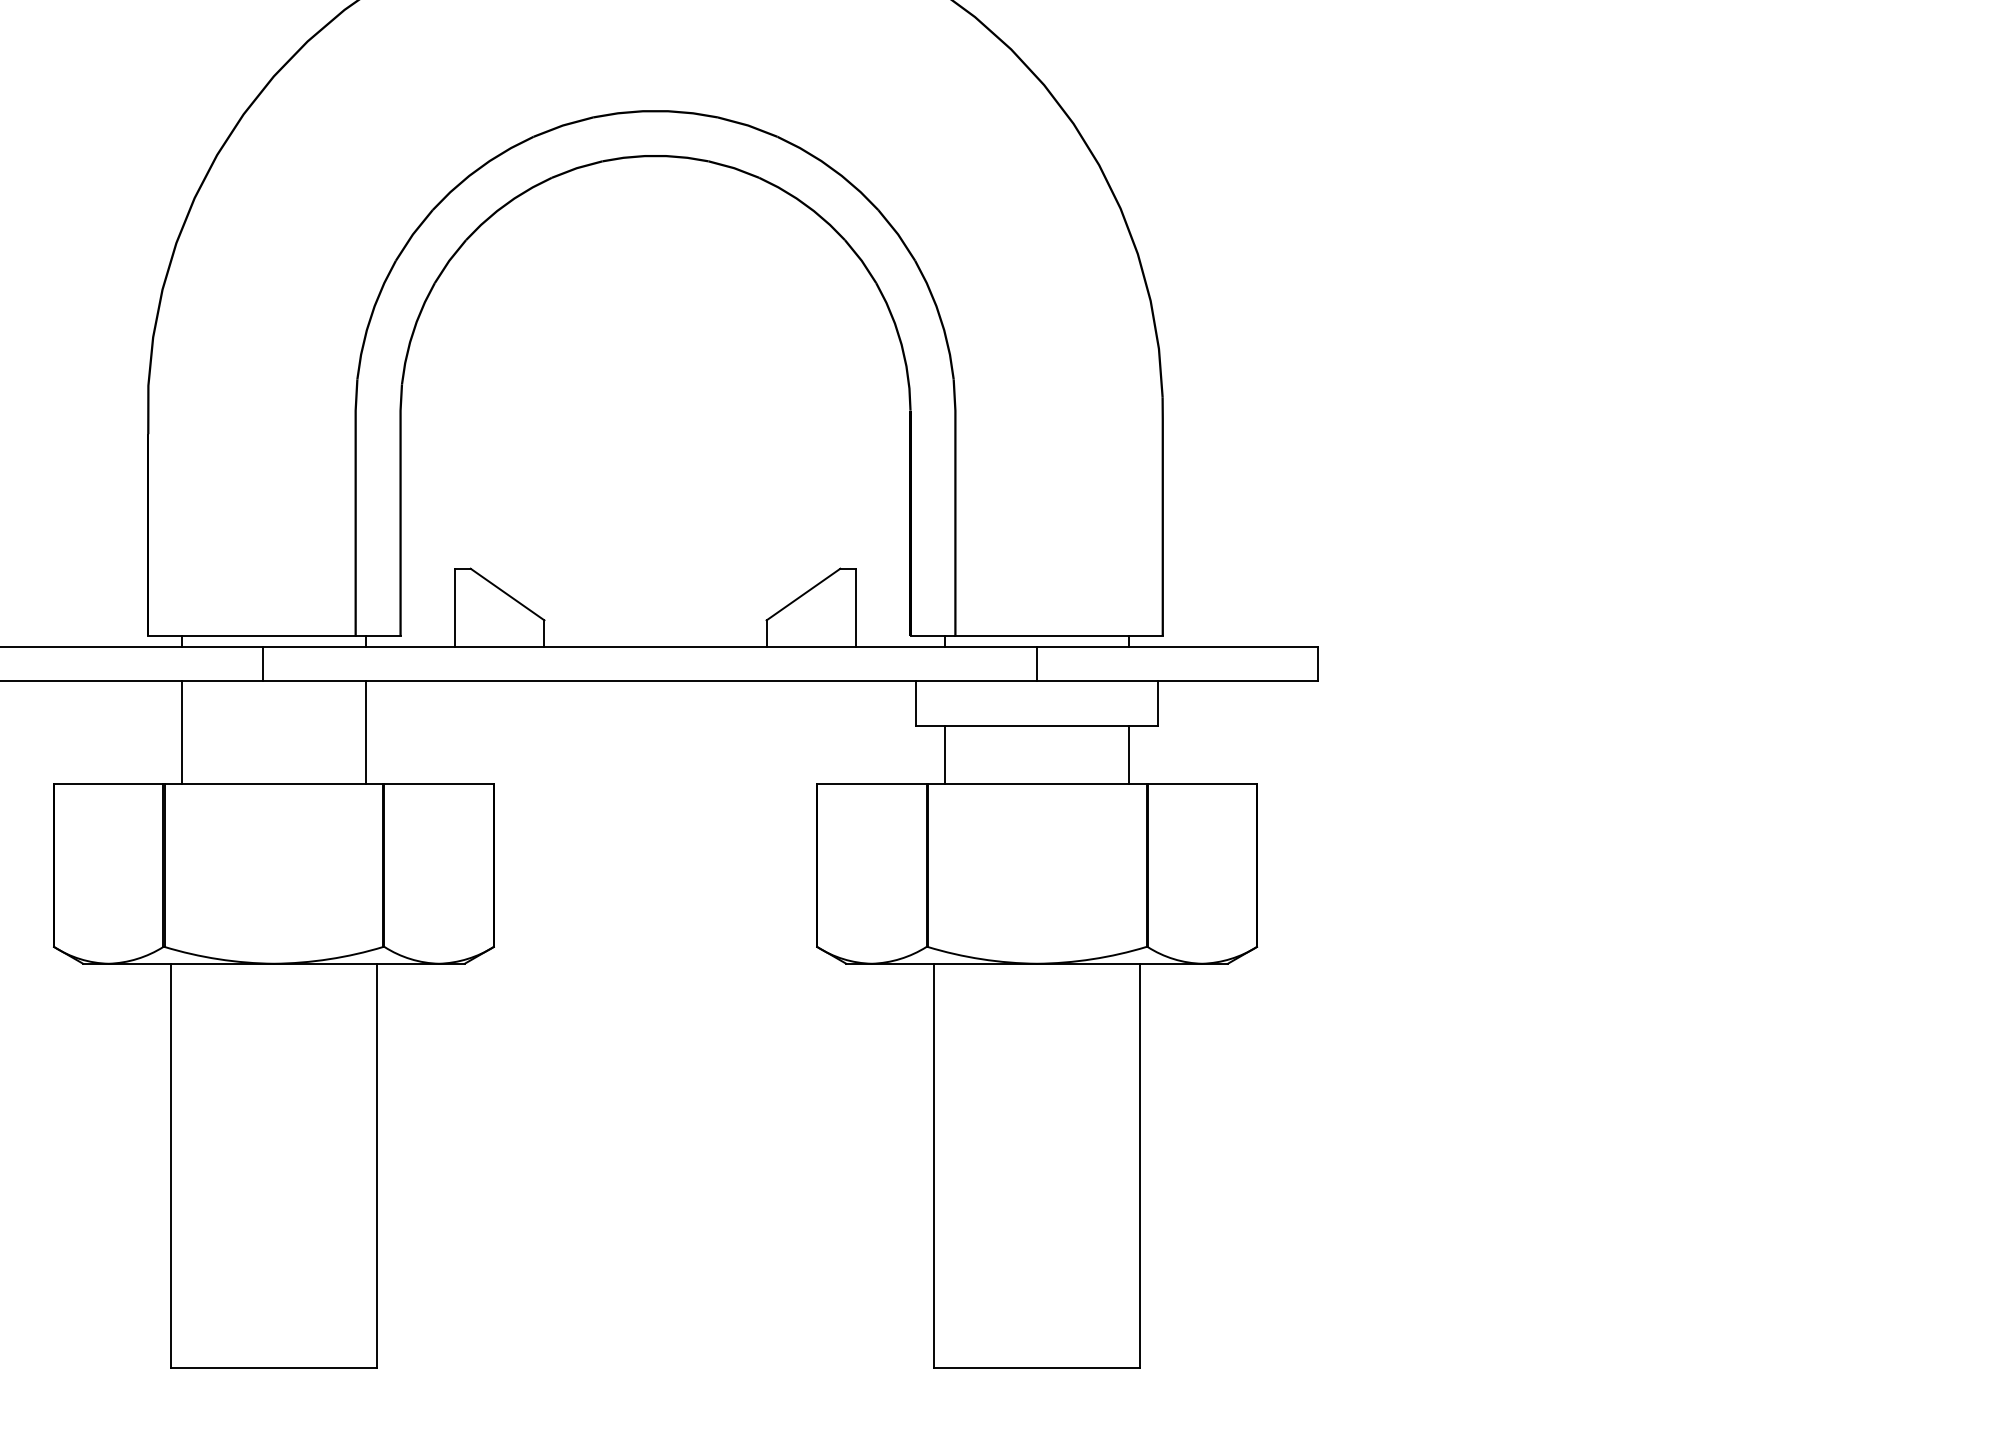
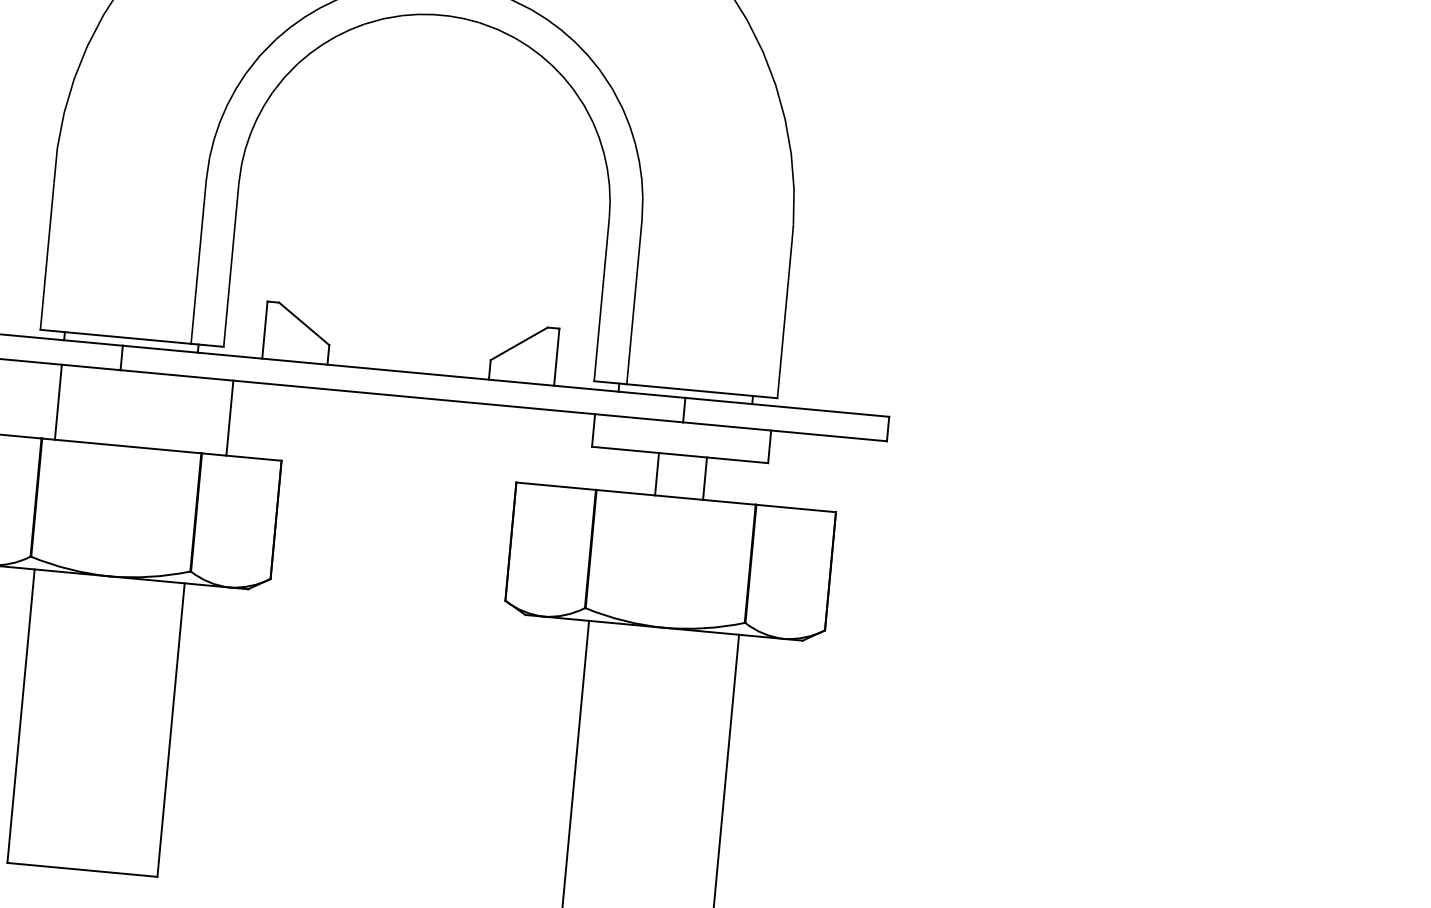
line: (366, 732) -> (230, 418), moved
line: (945, 754) -> (657, 473), moved
line: (1129, 754) -> (705, 478), moved

